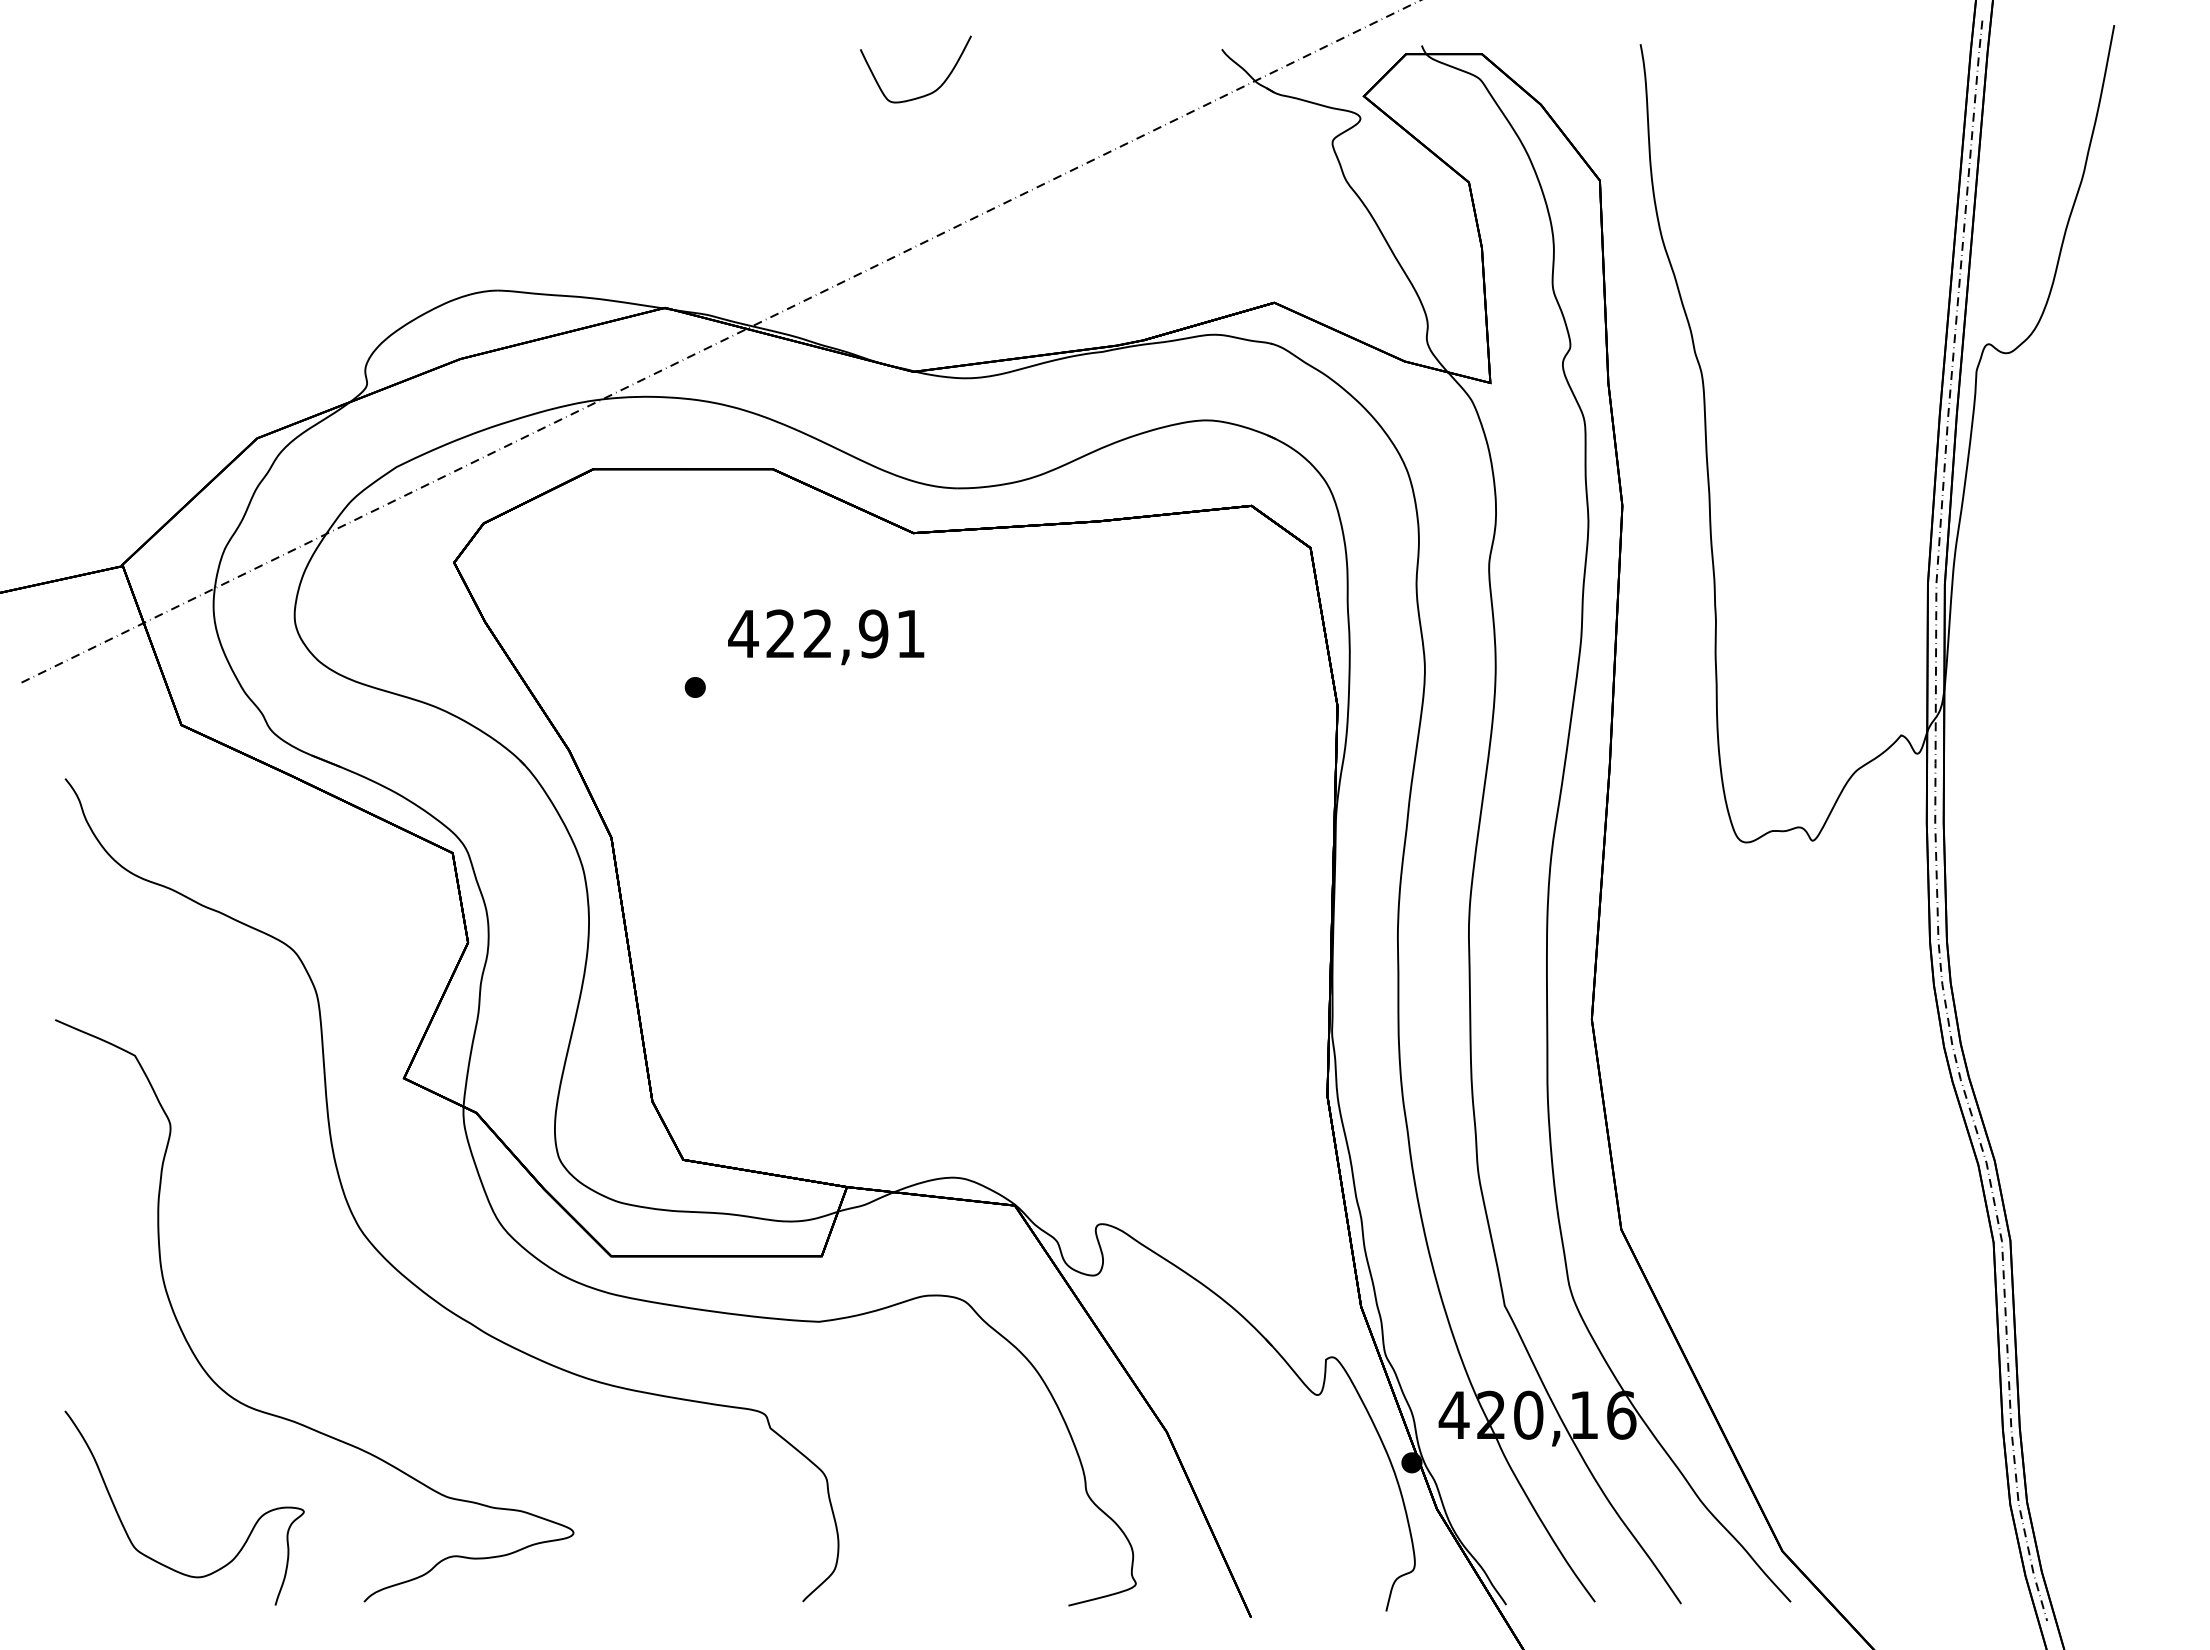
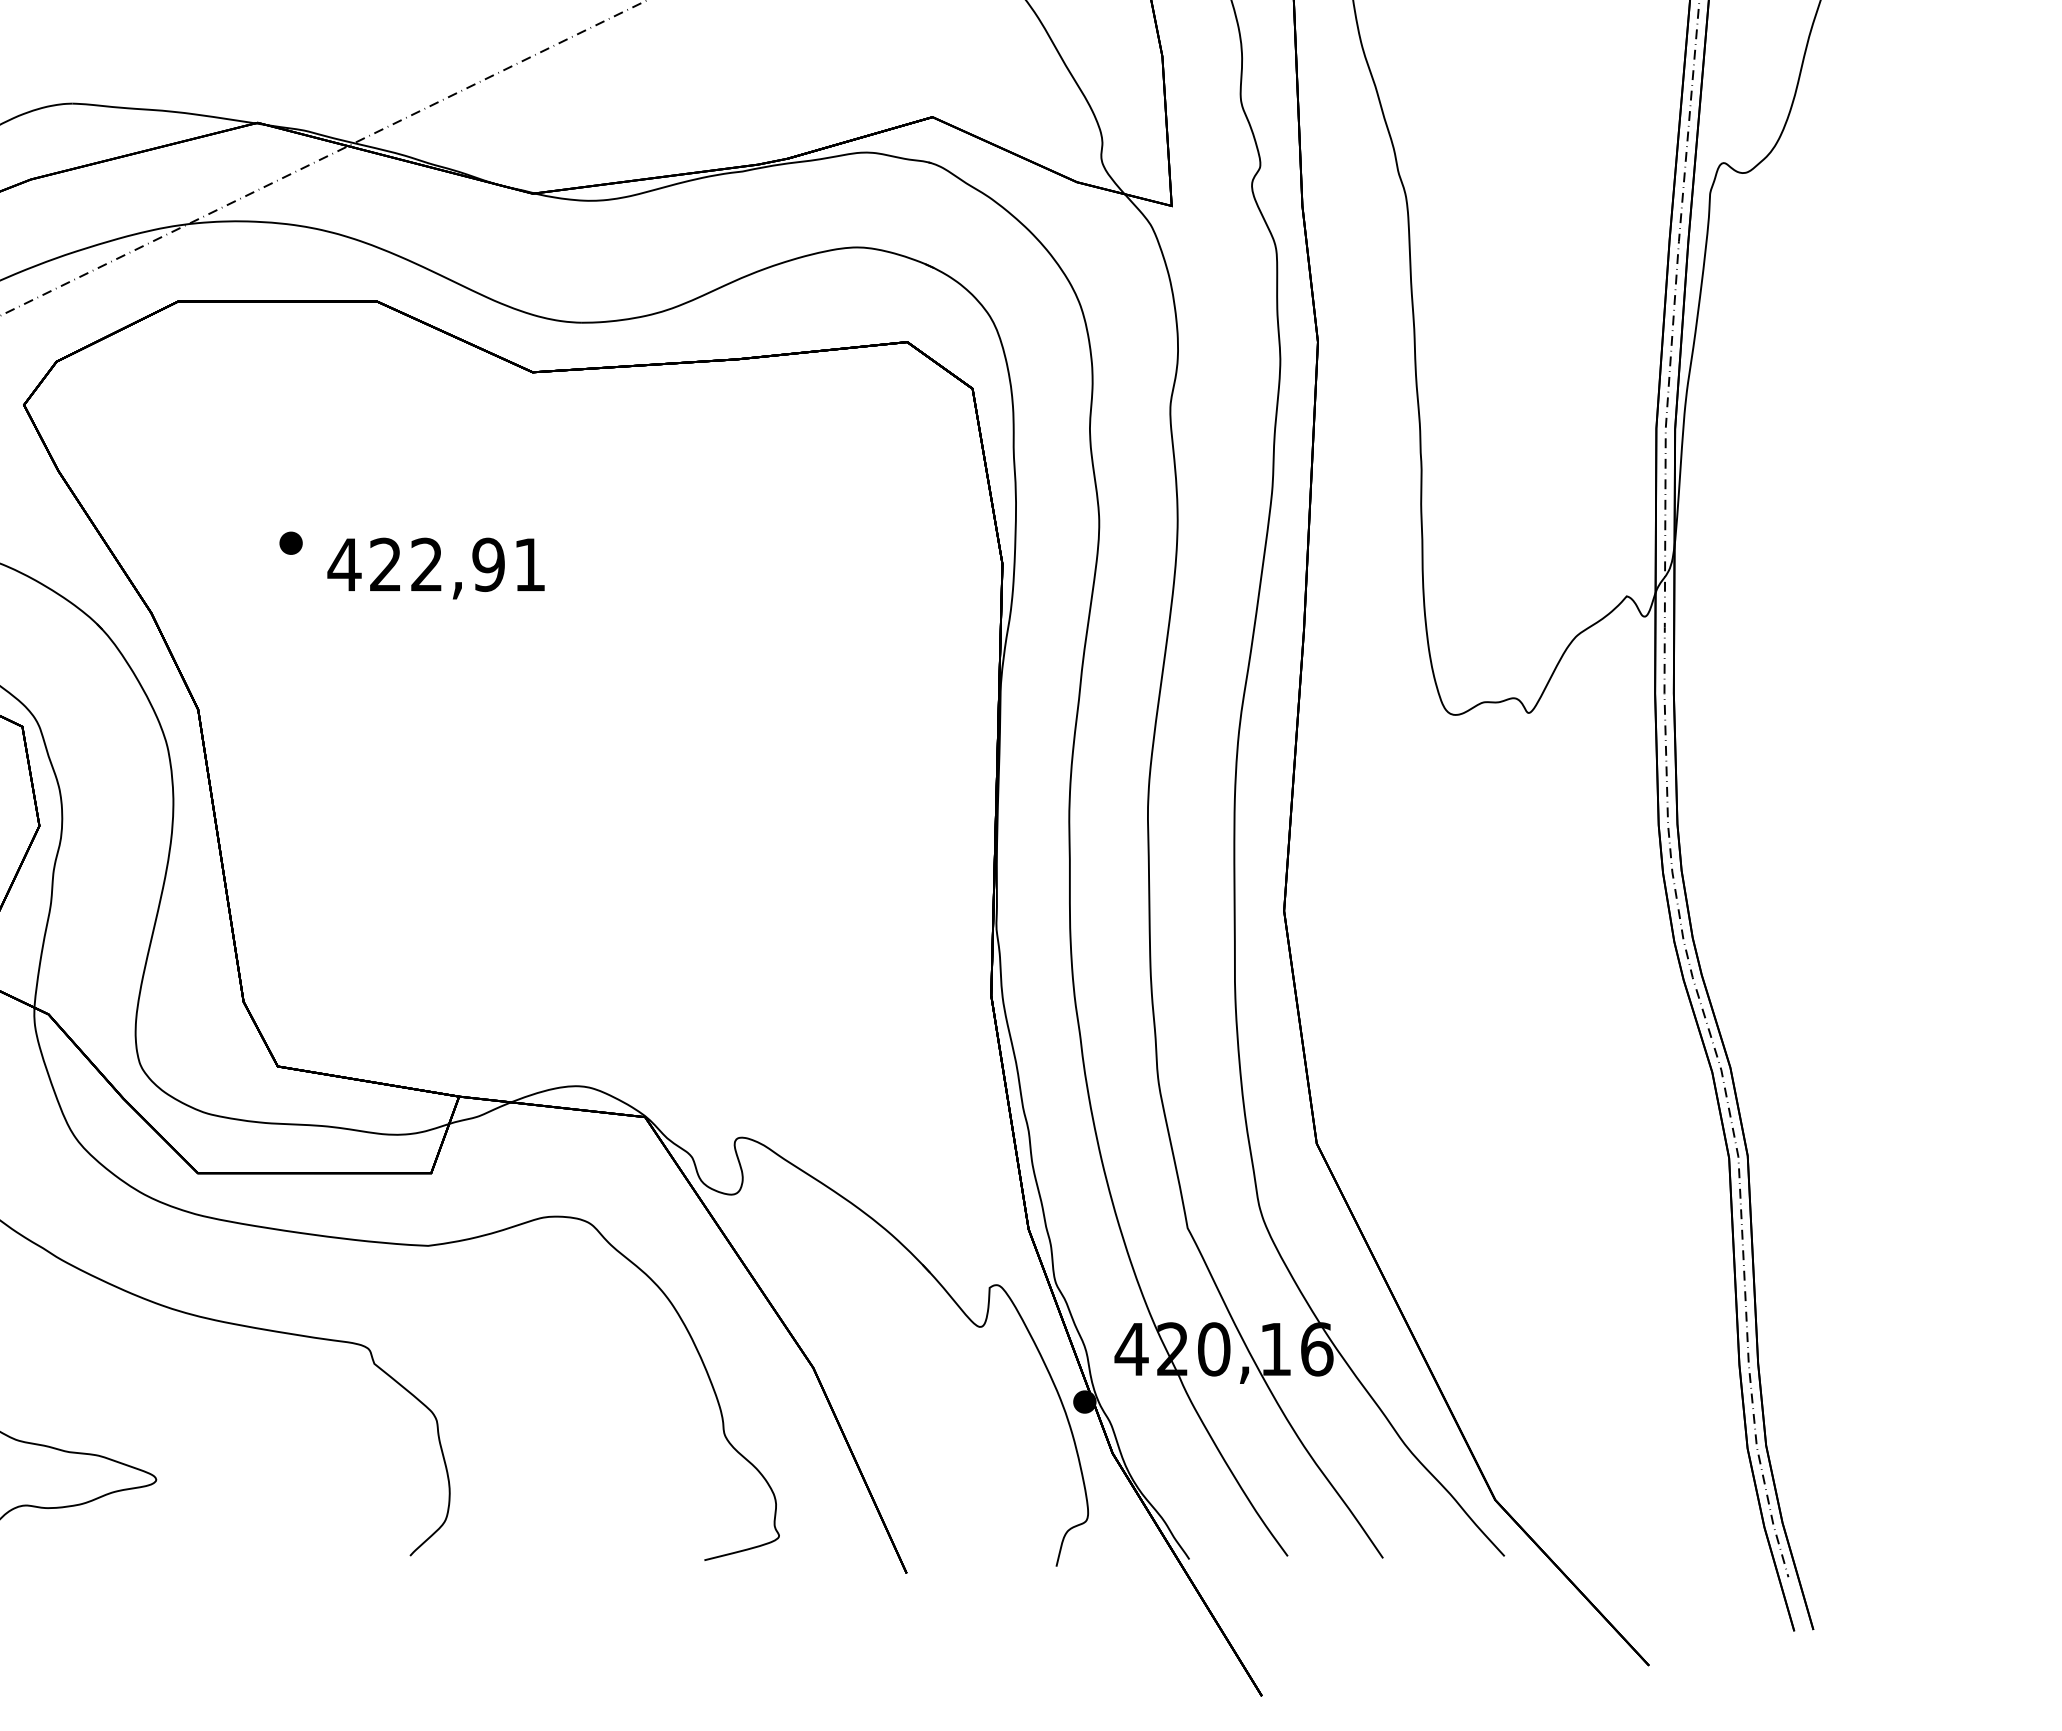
text: (826, 637) -> (436, 568), moved

